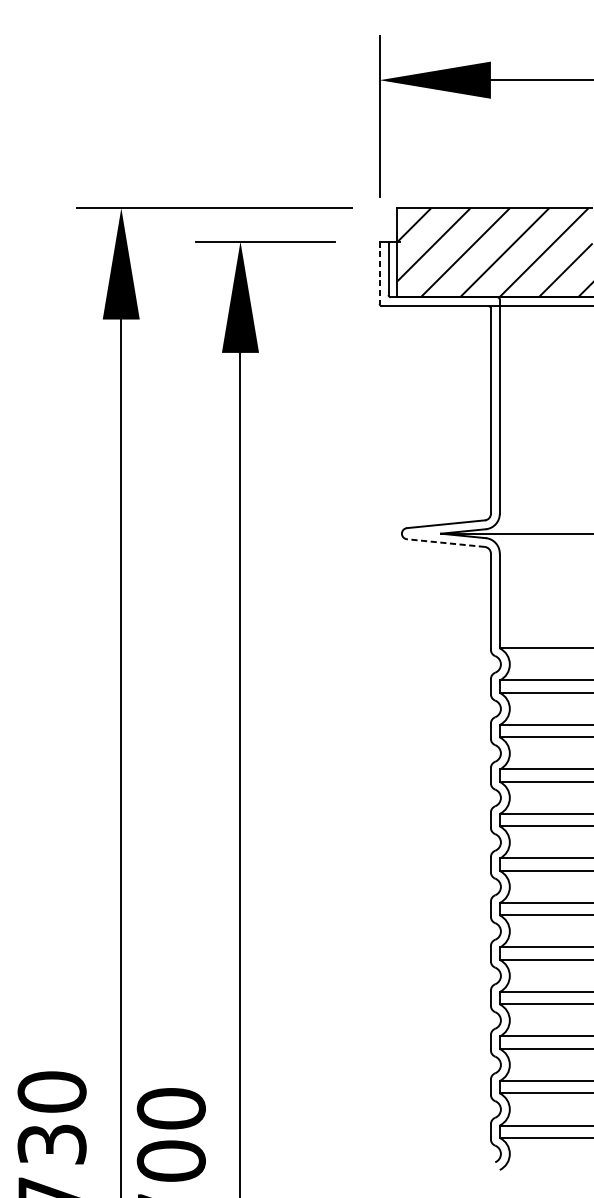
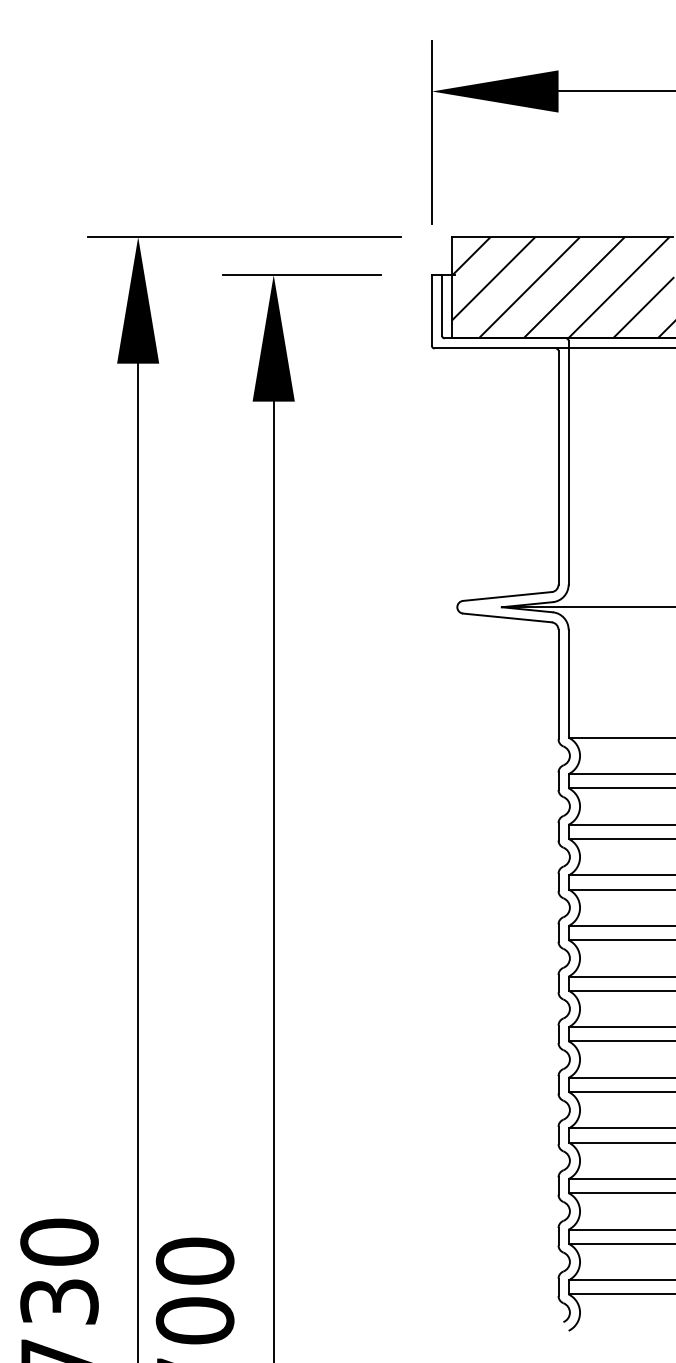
line: (380, 273) -> (432, 311), dashed -> solid
line: (446, 542) -> (507, 617), dashed -> solid

